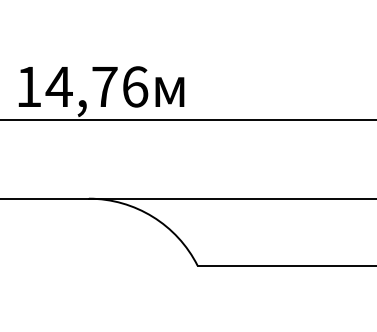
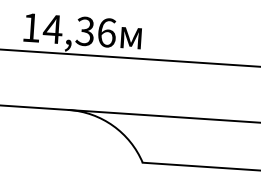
text: (104, 86) -> (85, 31), 14,76 -> 14,36

